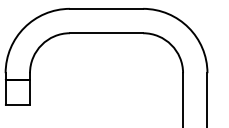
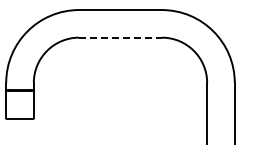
line: (107, 33) -> (121, 37), solid -> dashed

